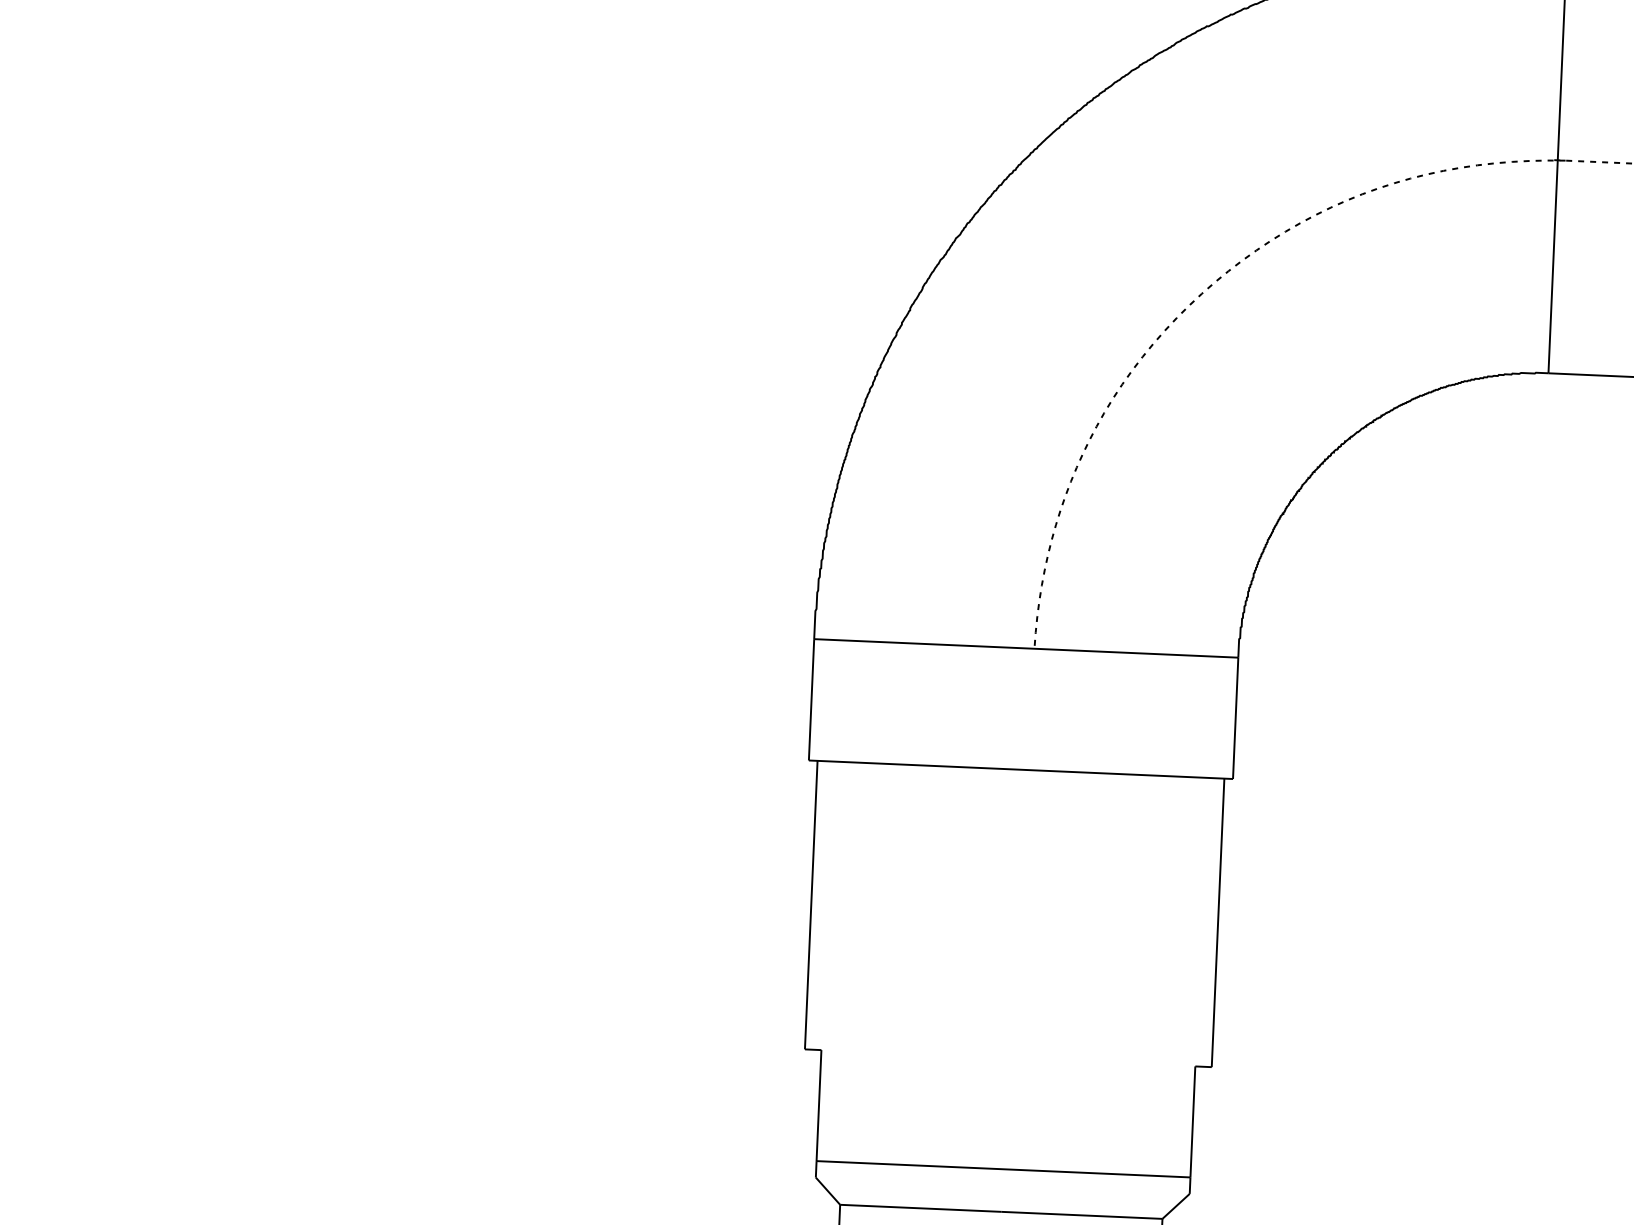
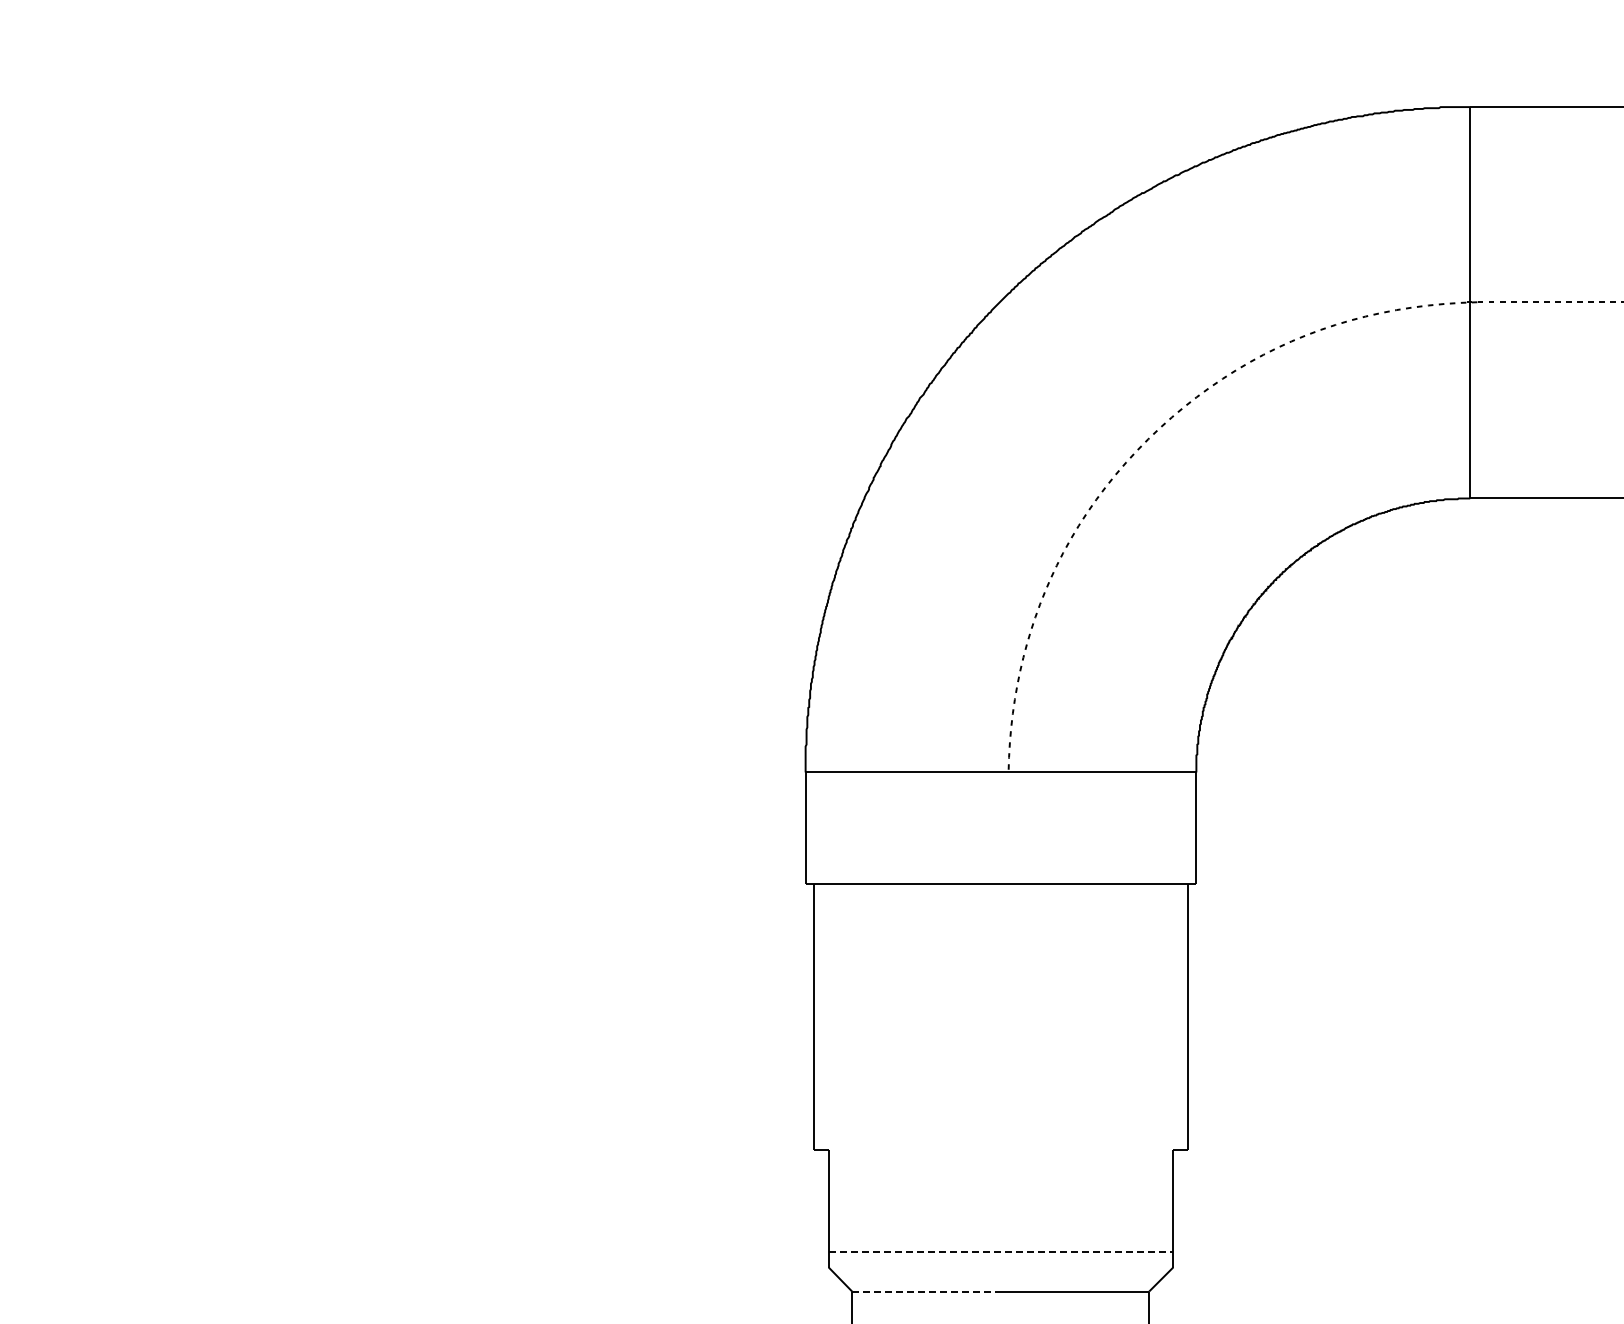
line: (1004, 1169) -> (1001, 1252), solid -> dashed
line: (920, 1208) -> (926, 1291), solid -> dashed

